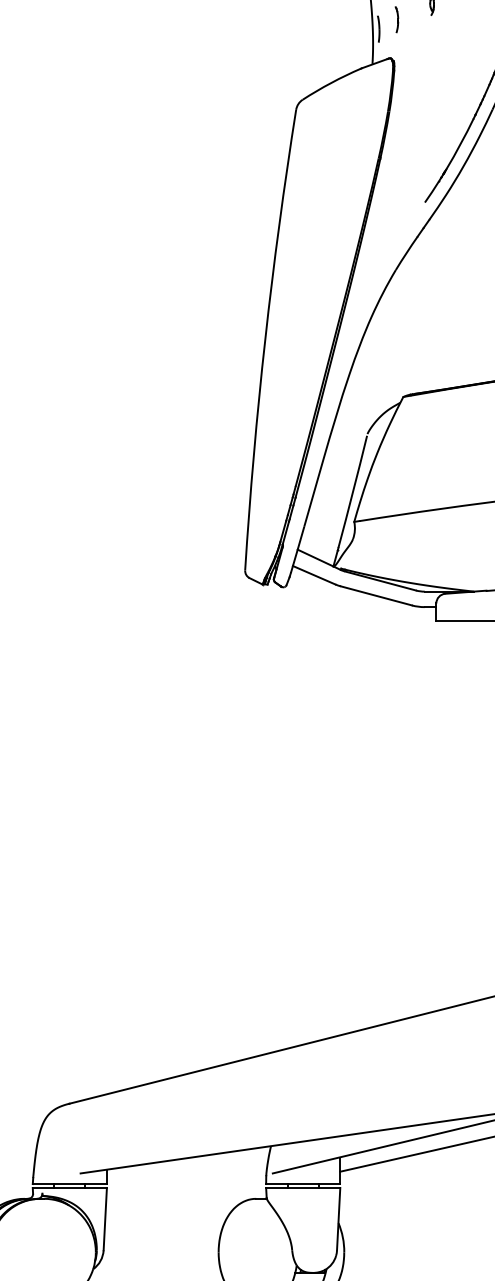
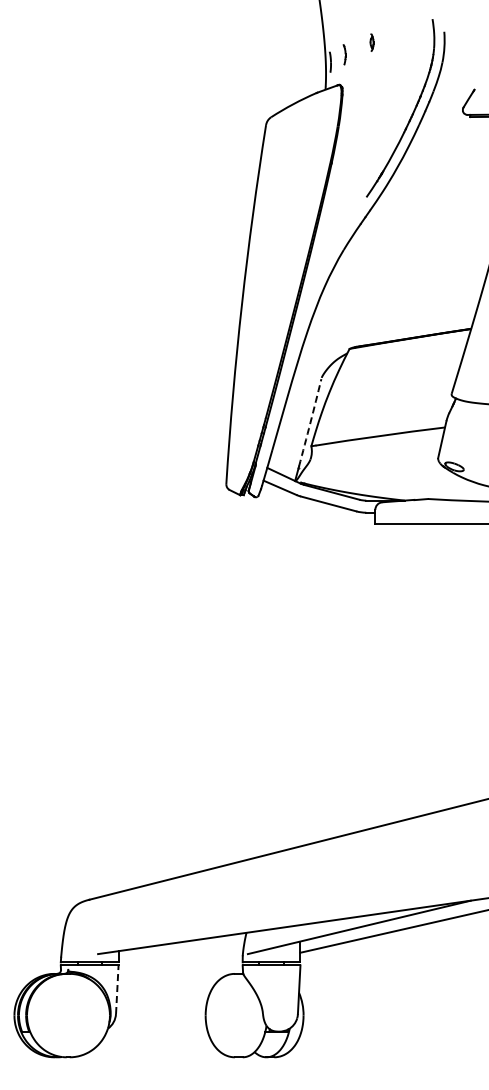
arc: (353, 491) -> (310, 422), solid -> dashed
line: (105, 1218) -> (117, 989), solid -> dashed

